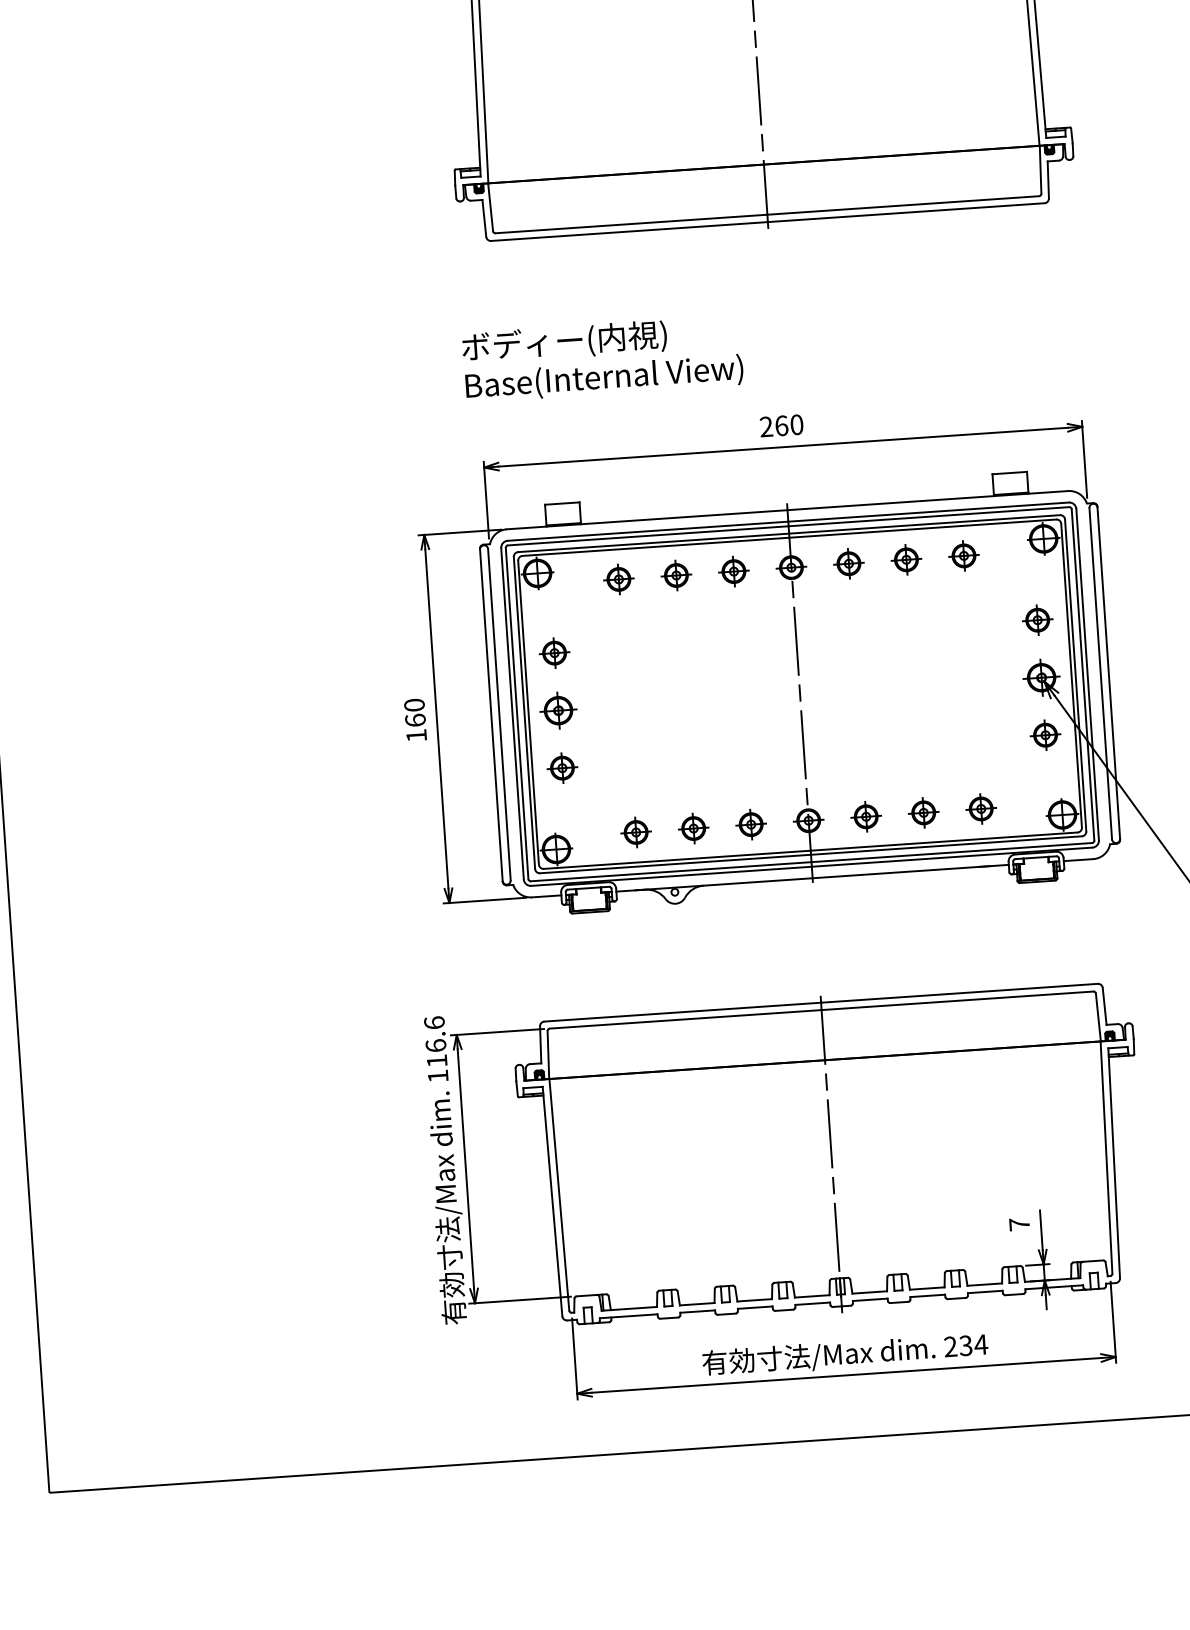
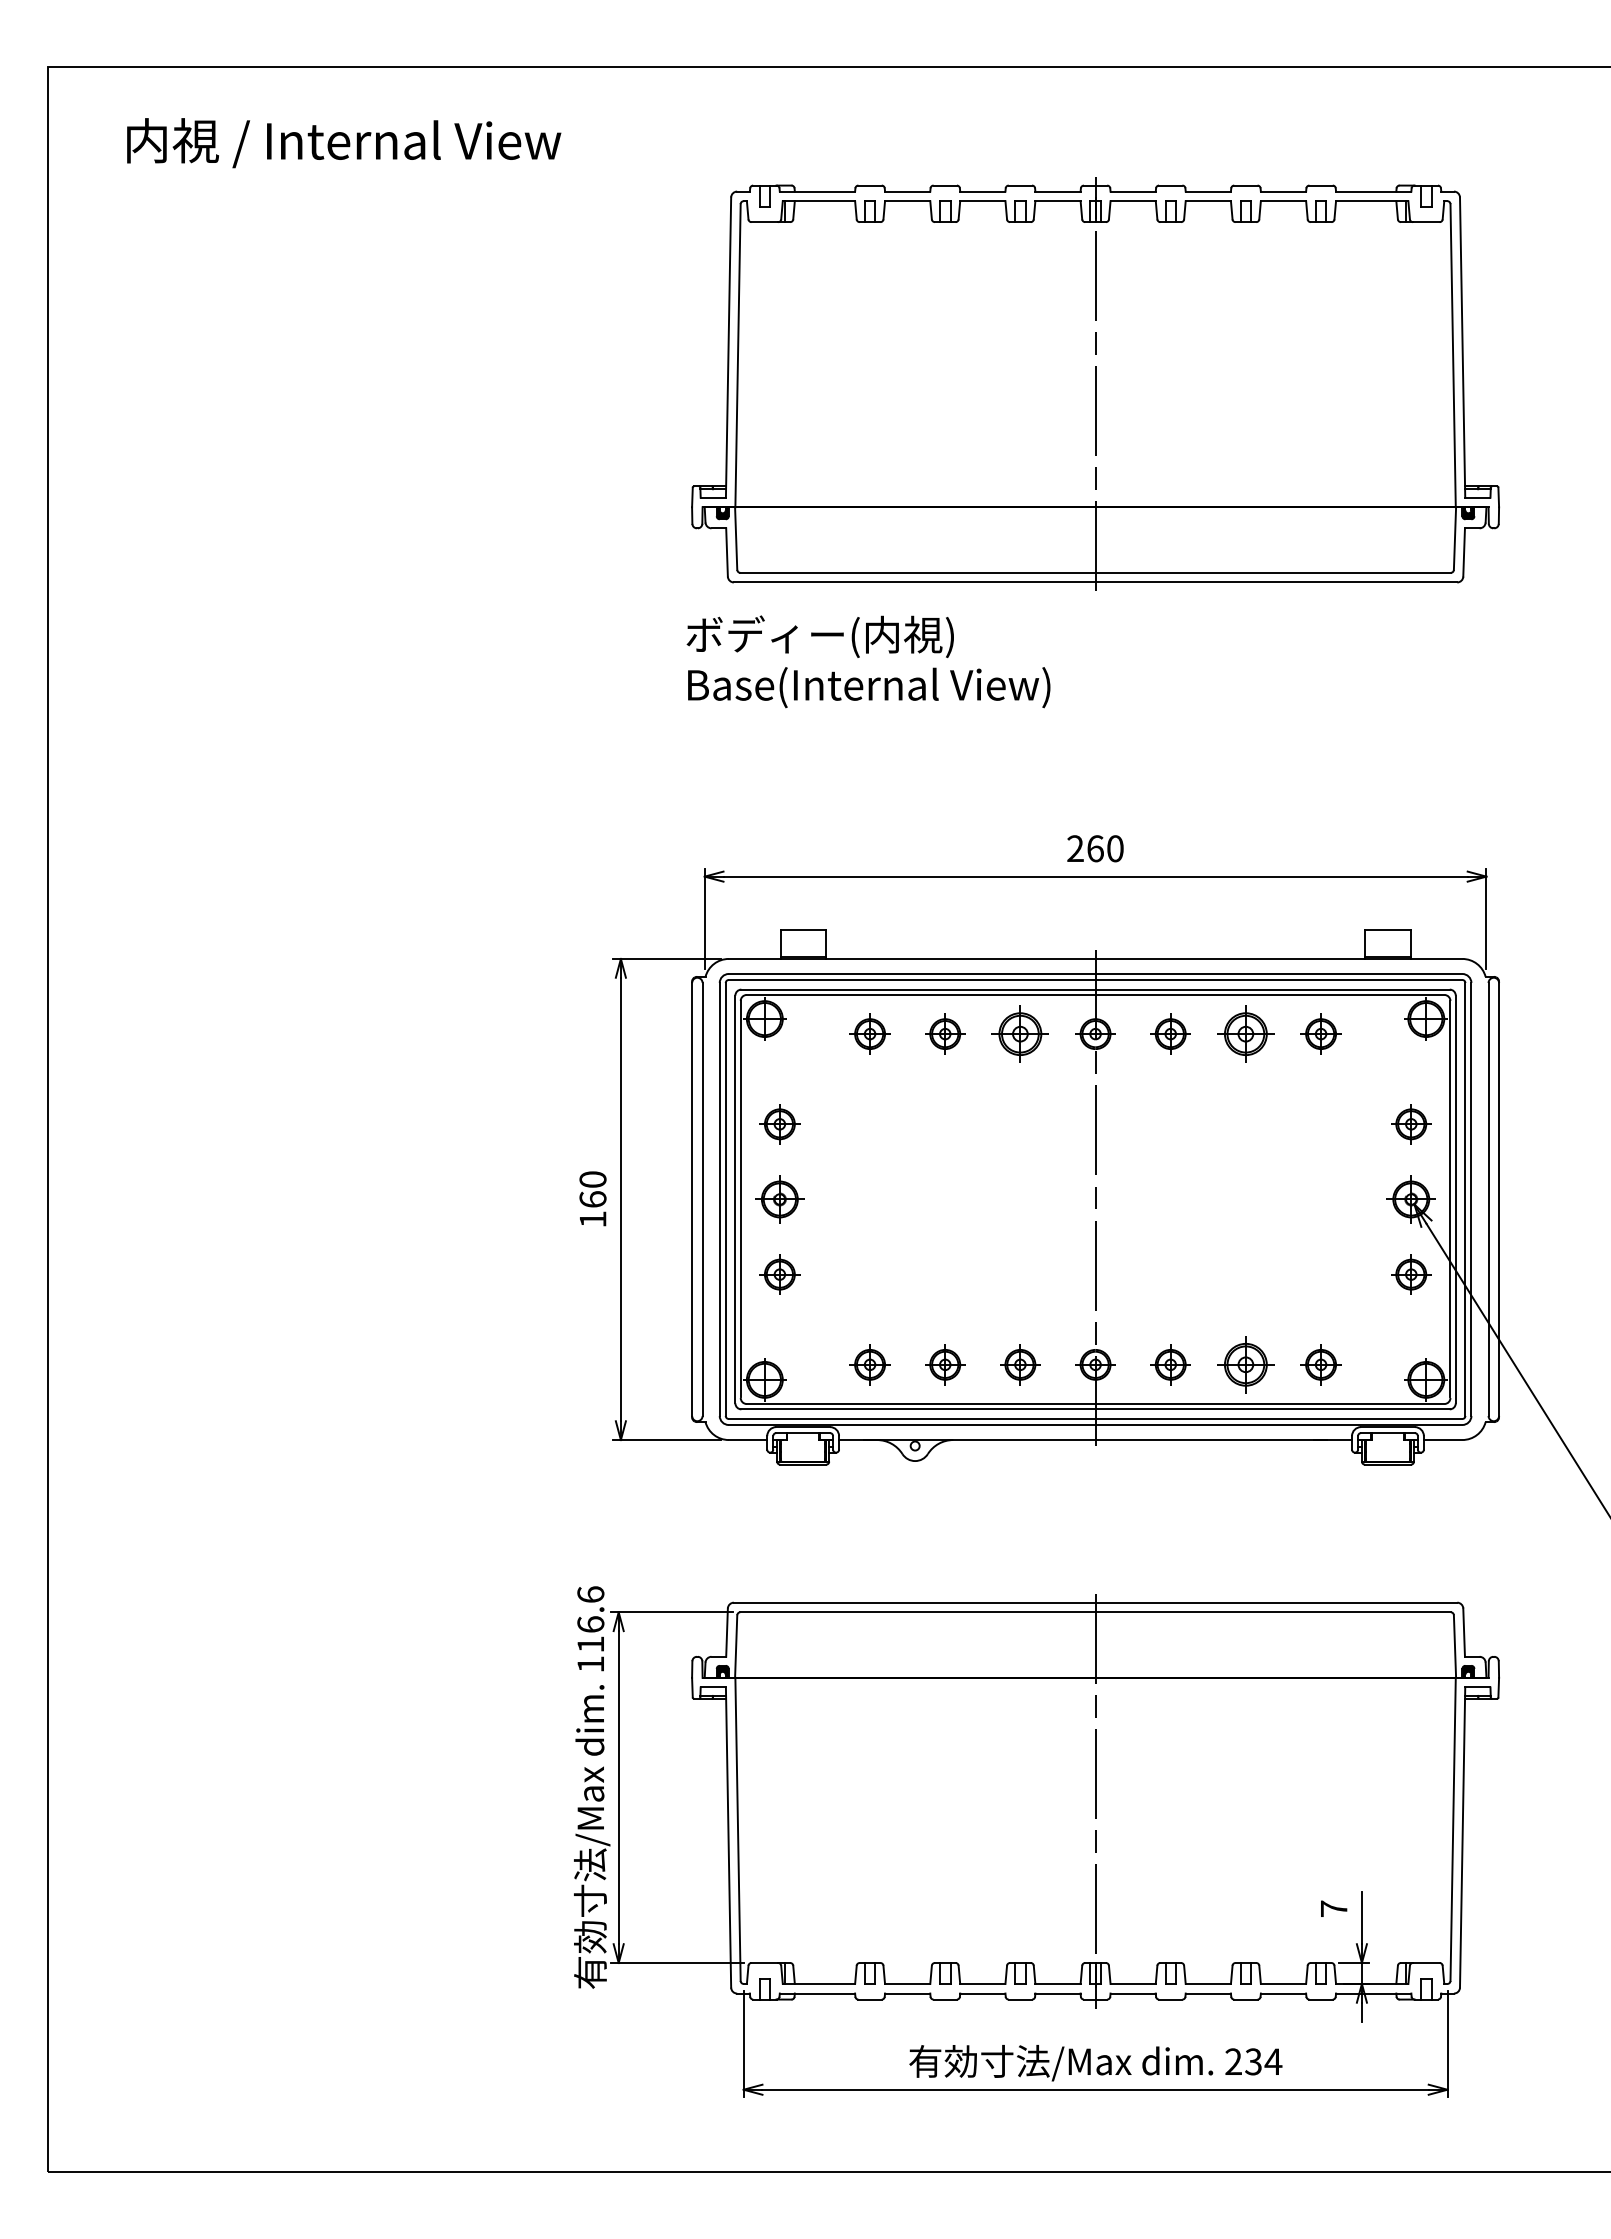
text: (602, 358) -> (868, 661), moved
part: (906, 559) -> (1245, 1033), size x1.4
part: (733, 571) -> (1020, 1033), size x1.4
part: (923, 812) -> (1245, 1364), size x1.4

